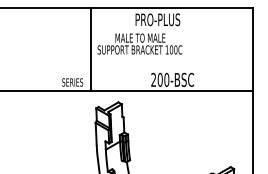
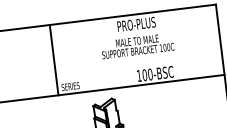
text: (139, 43) -> (137, 45), moved
line: (91, 49) -> (54, 60), moved
text: (153, 79) -> (139, 75), 200-BSC -> 100-BSC

